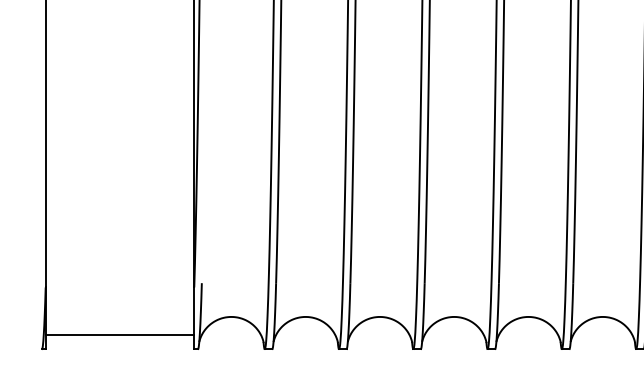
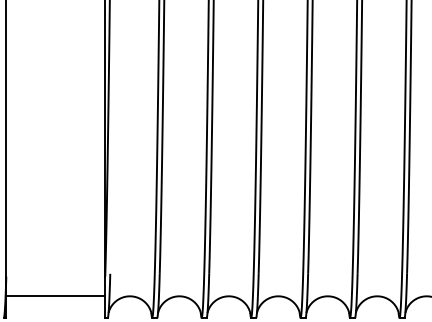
line: (119, 335) -> (55, 296), moved

